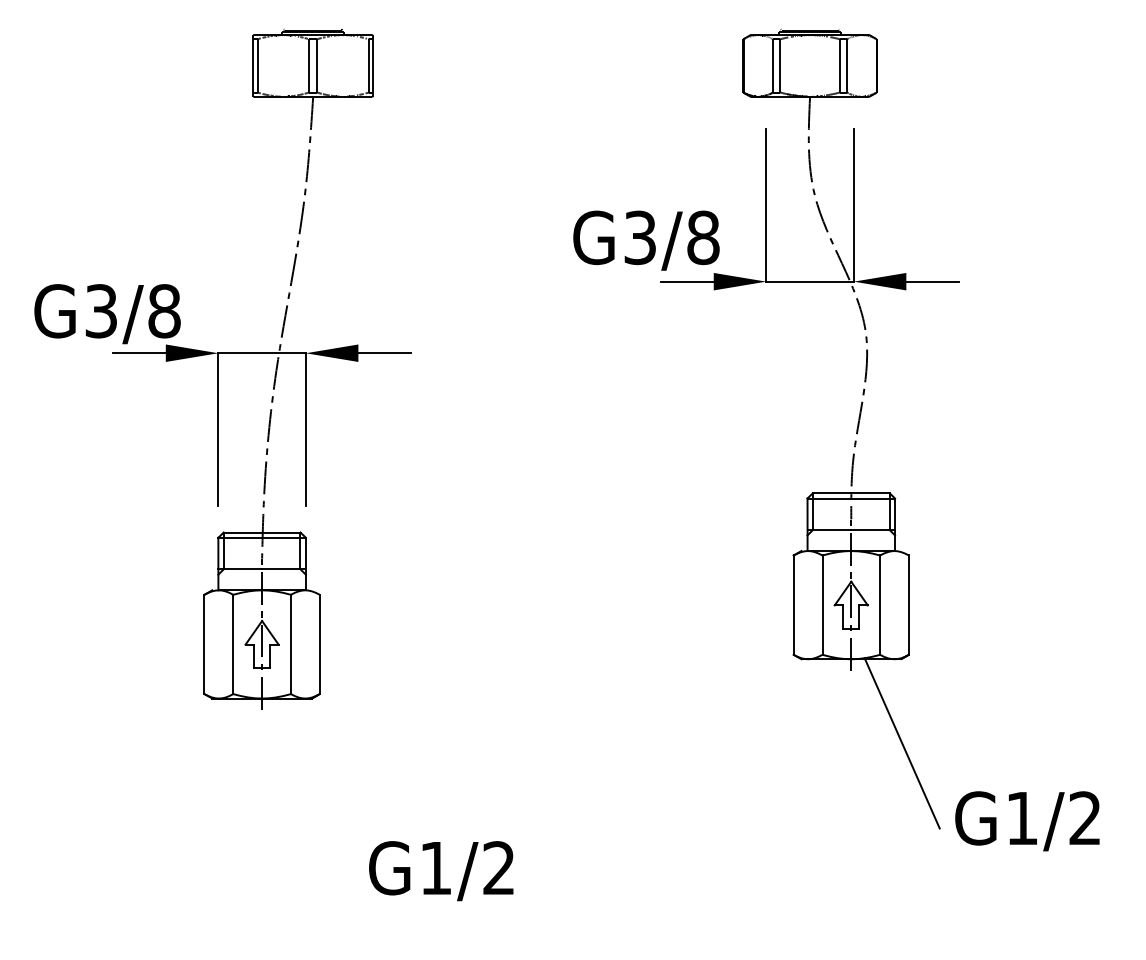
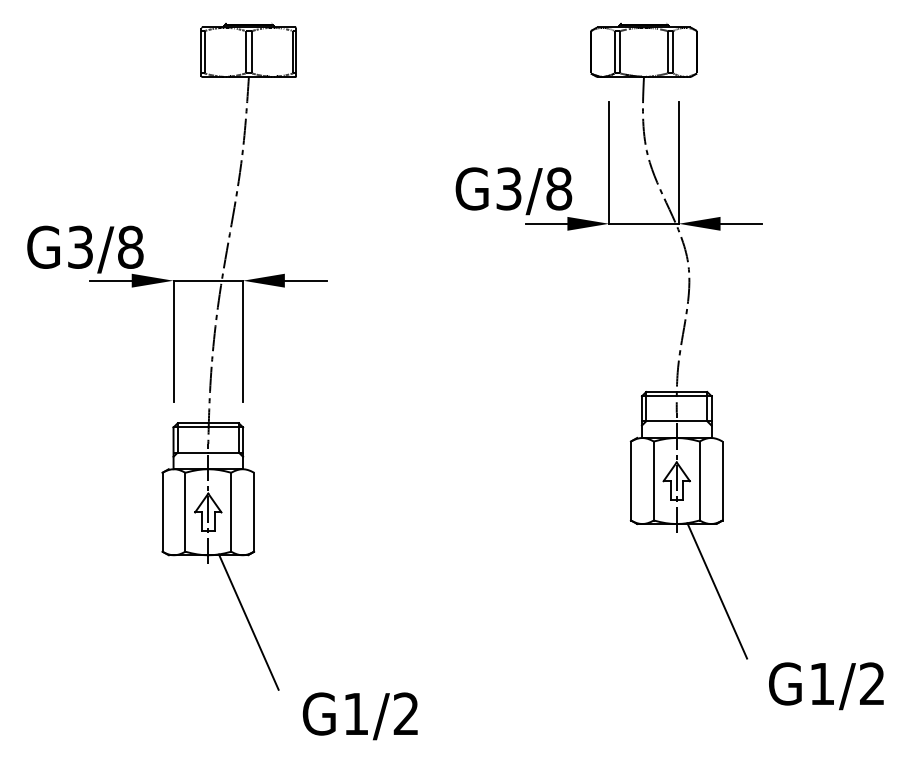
line: (312, 782) -> (248, 622), added
text: (1027, 821) -> (826, 686), moved
text: (441, 871) -> (360, 716), moved

